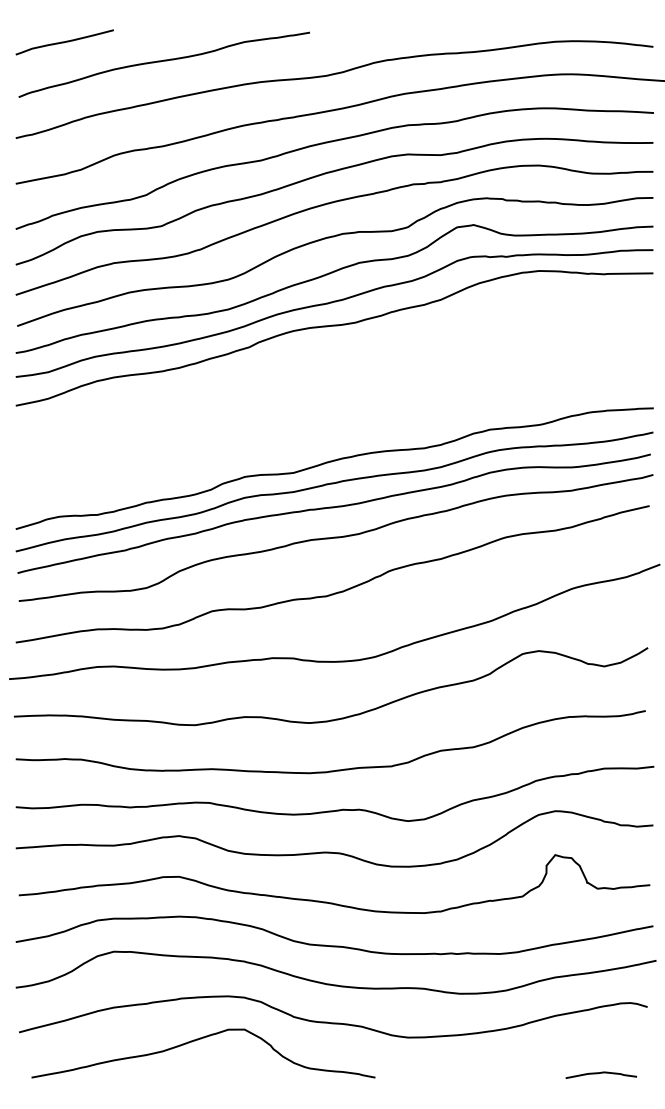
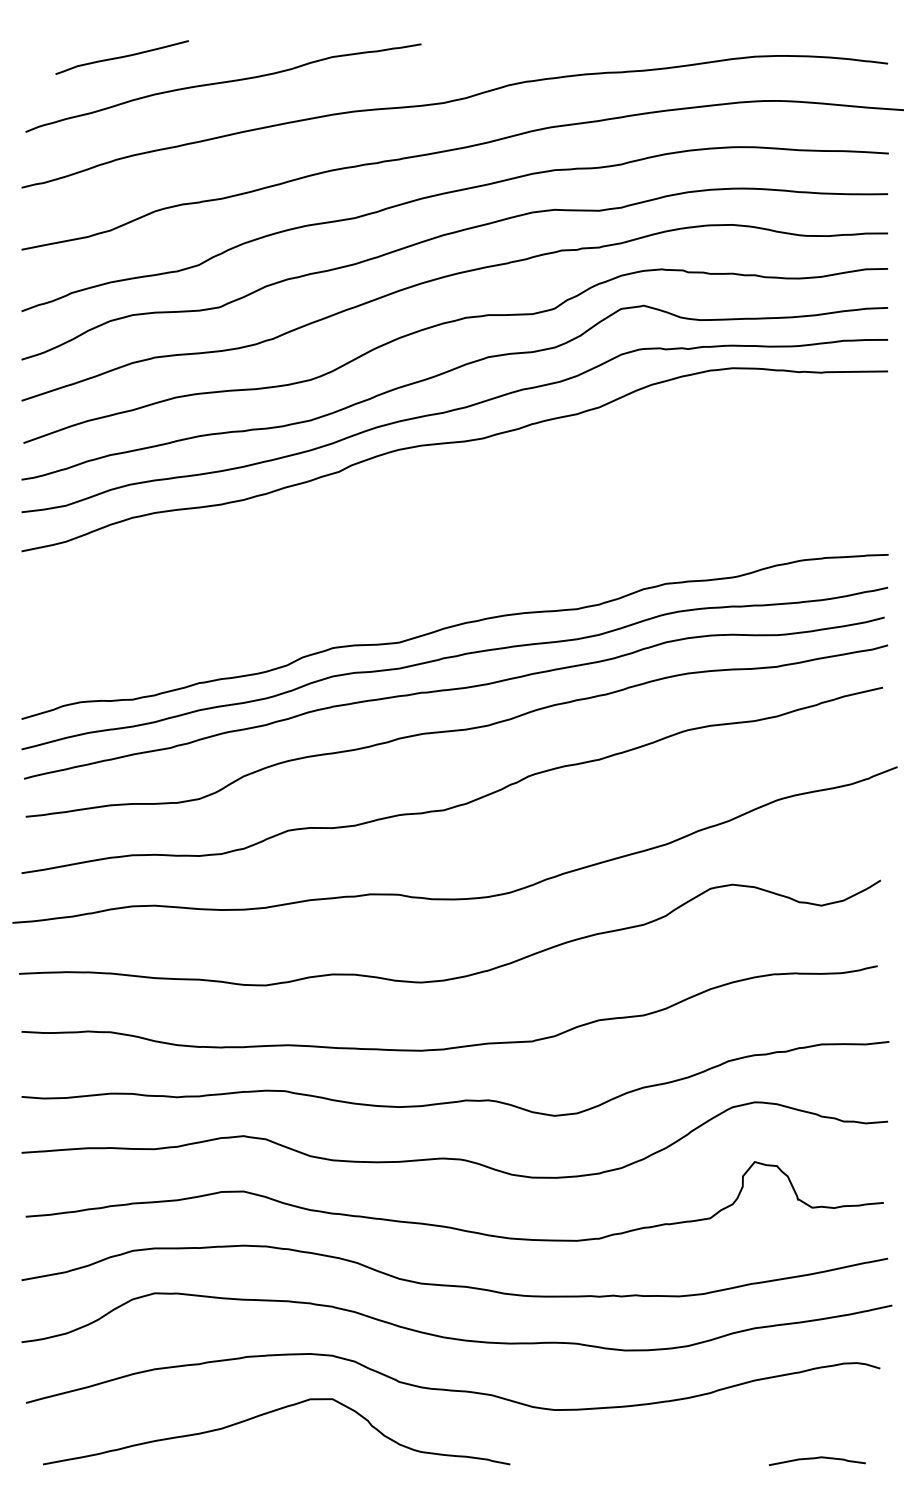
curve: (64, 42) -> (121, 57), moved

